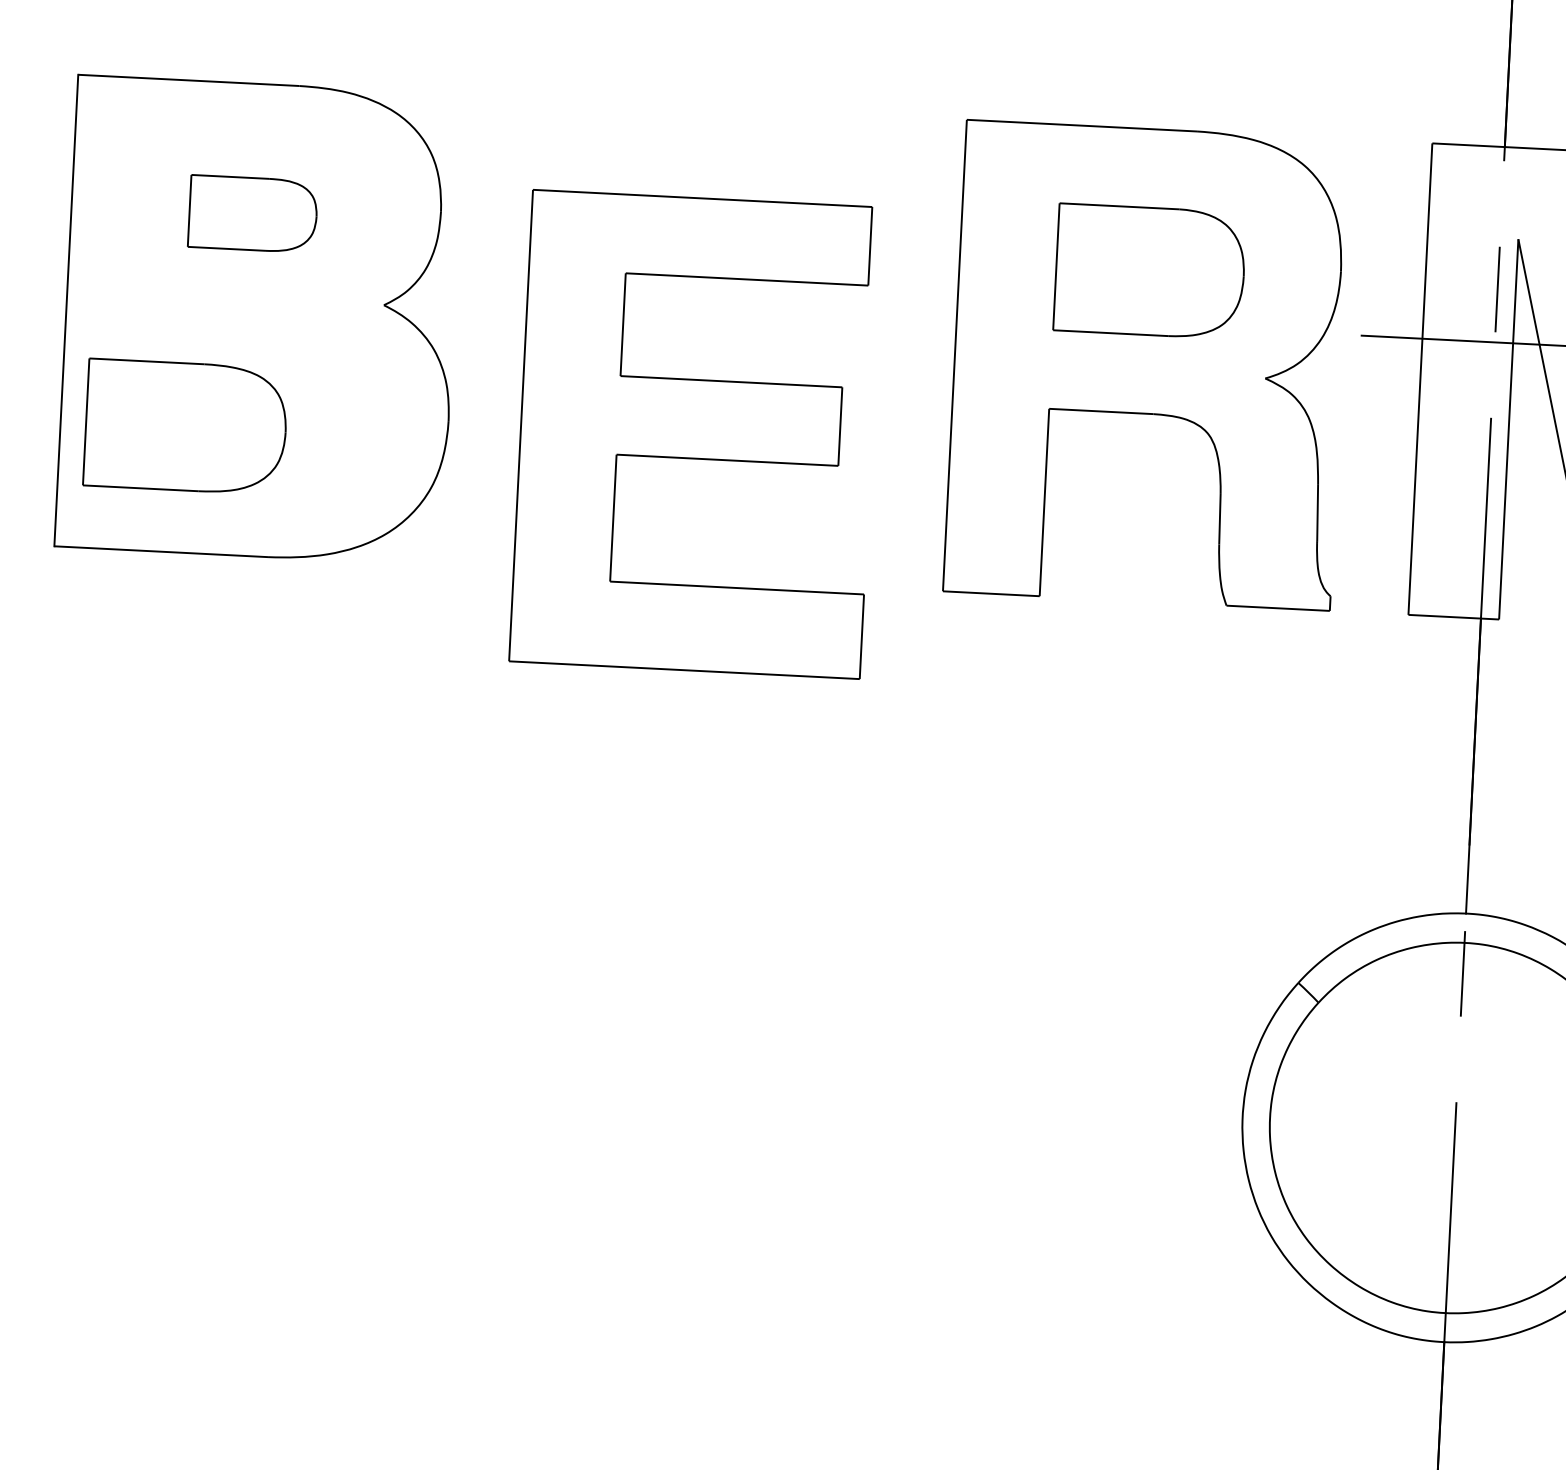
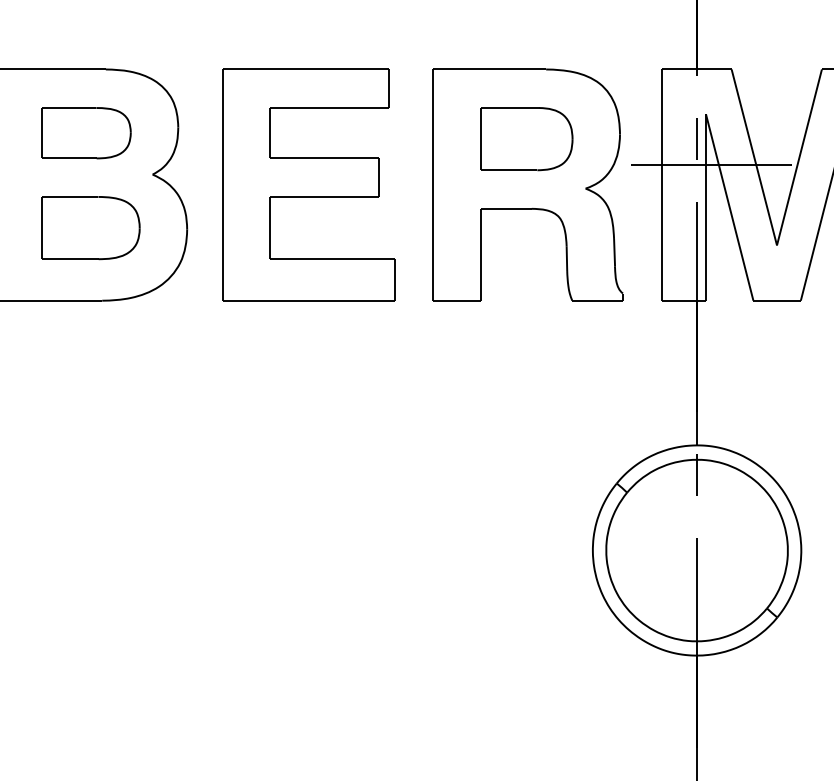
part: (253, 214) -> (86, 133), size x1.43
part: (185, 427) -> (90, 228), moved
part: (695, 433) -> (308, 184), moved

